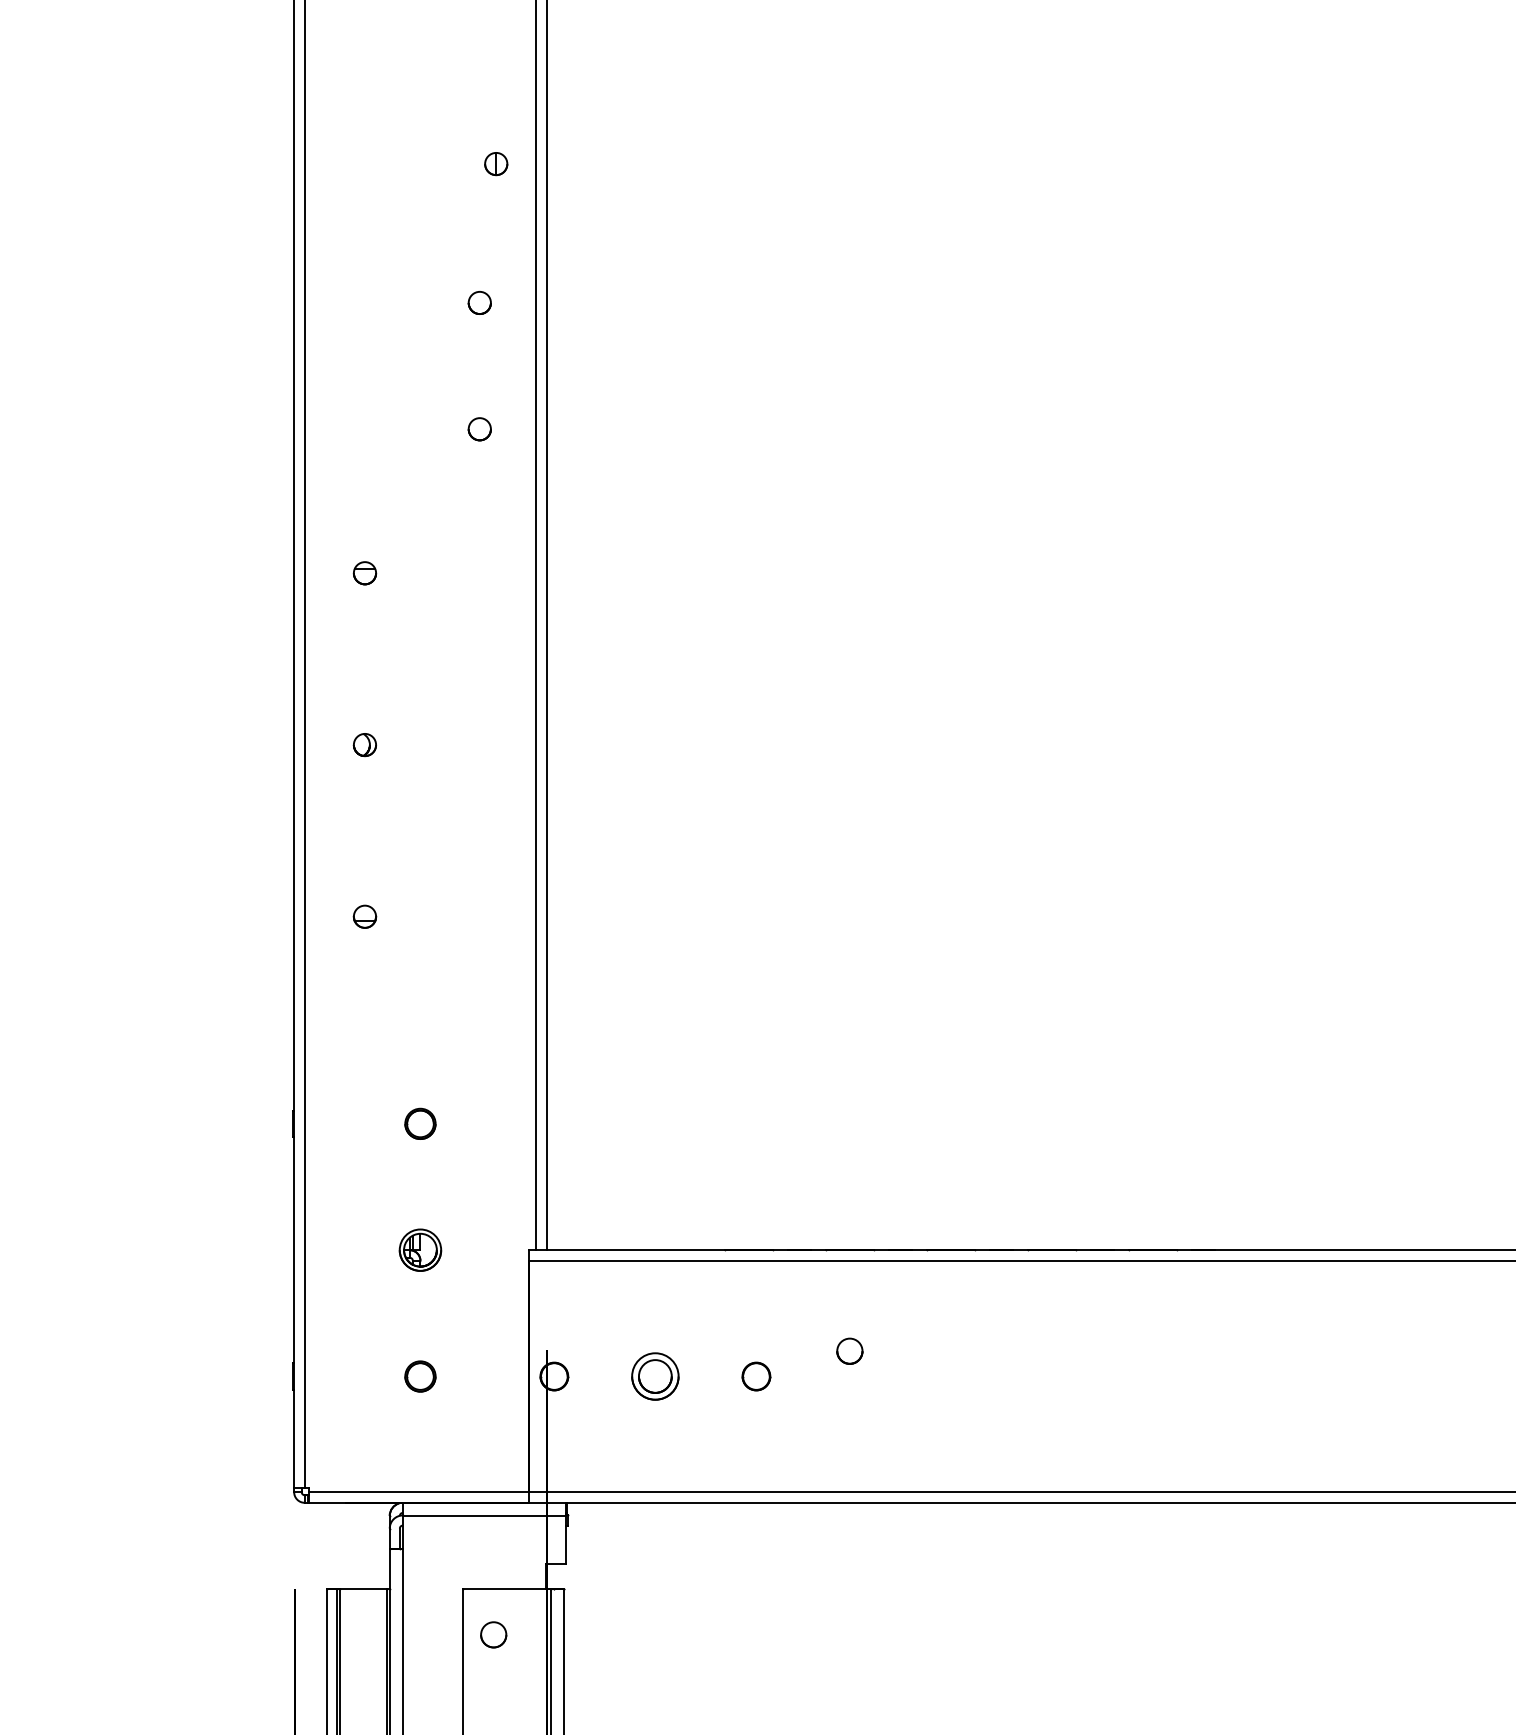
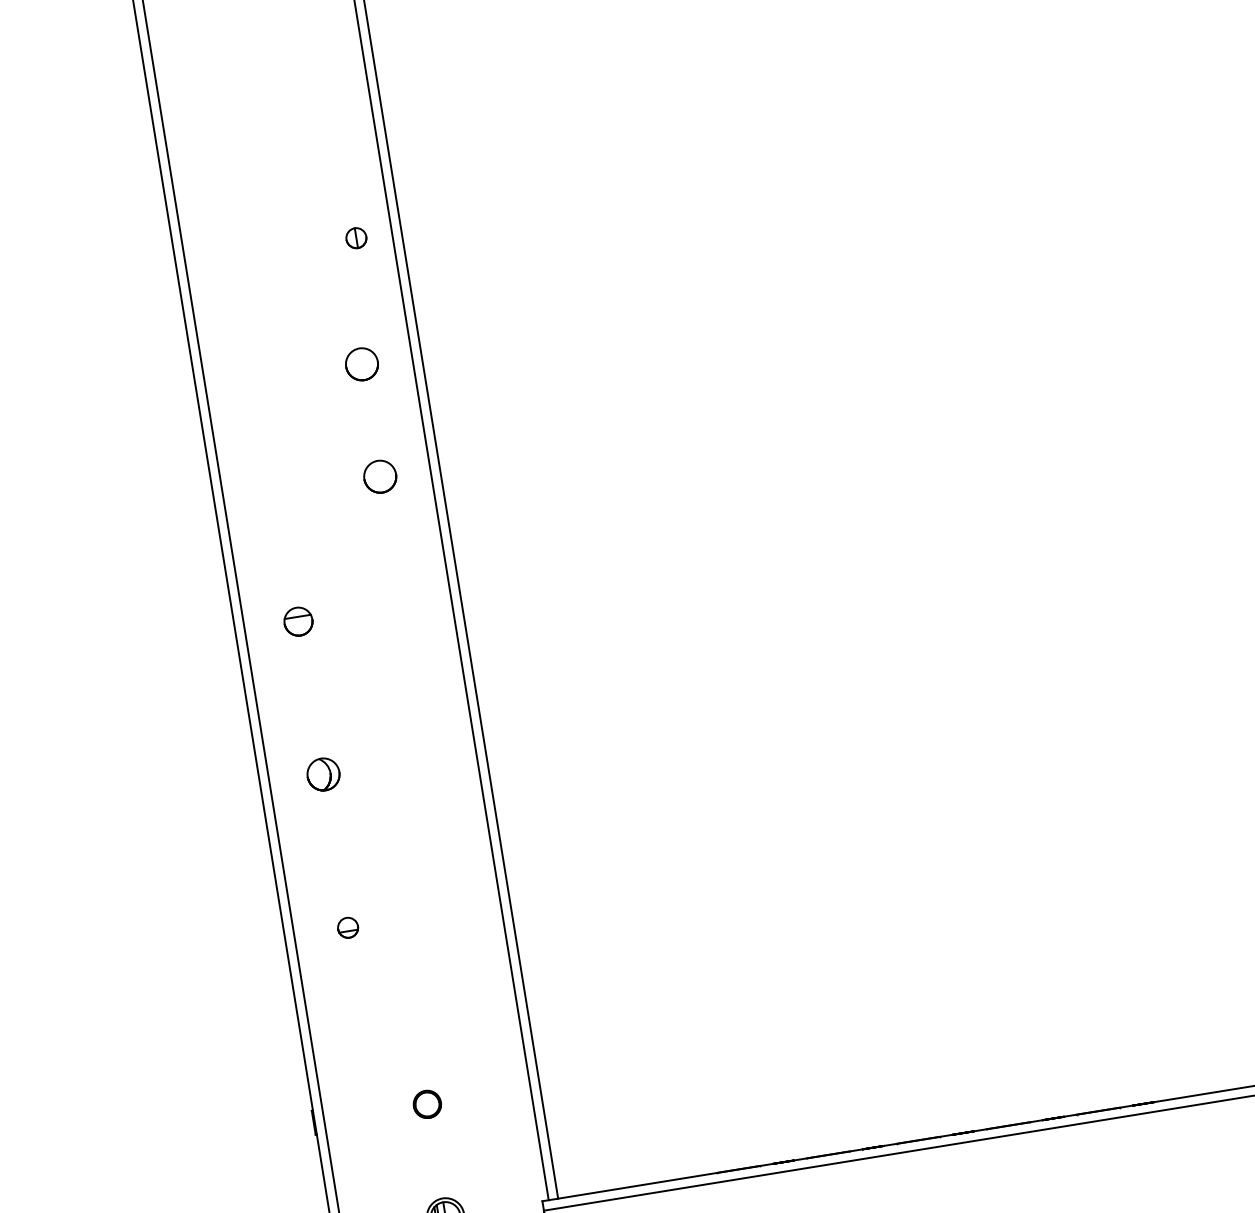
circle: (479, 302) -> (361, 363), size x1.6
circle: (479, 429) -> (379, 477), size x1.6
part: (364, 573) -> (298, 622), size x1.4
part: (364, 745) -> (322, 775), size x1.6

